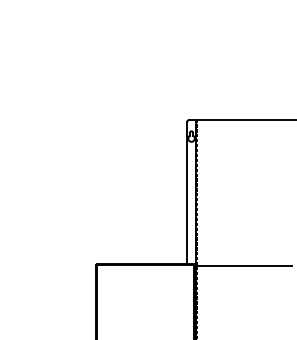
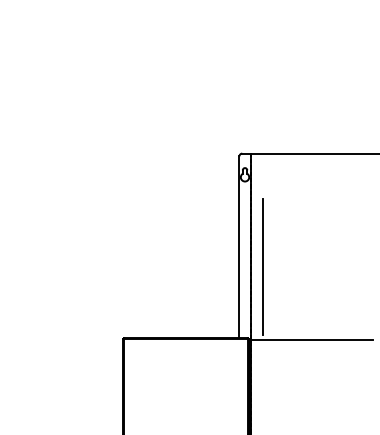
line: (205, 208) -> (262, 266), added

